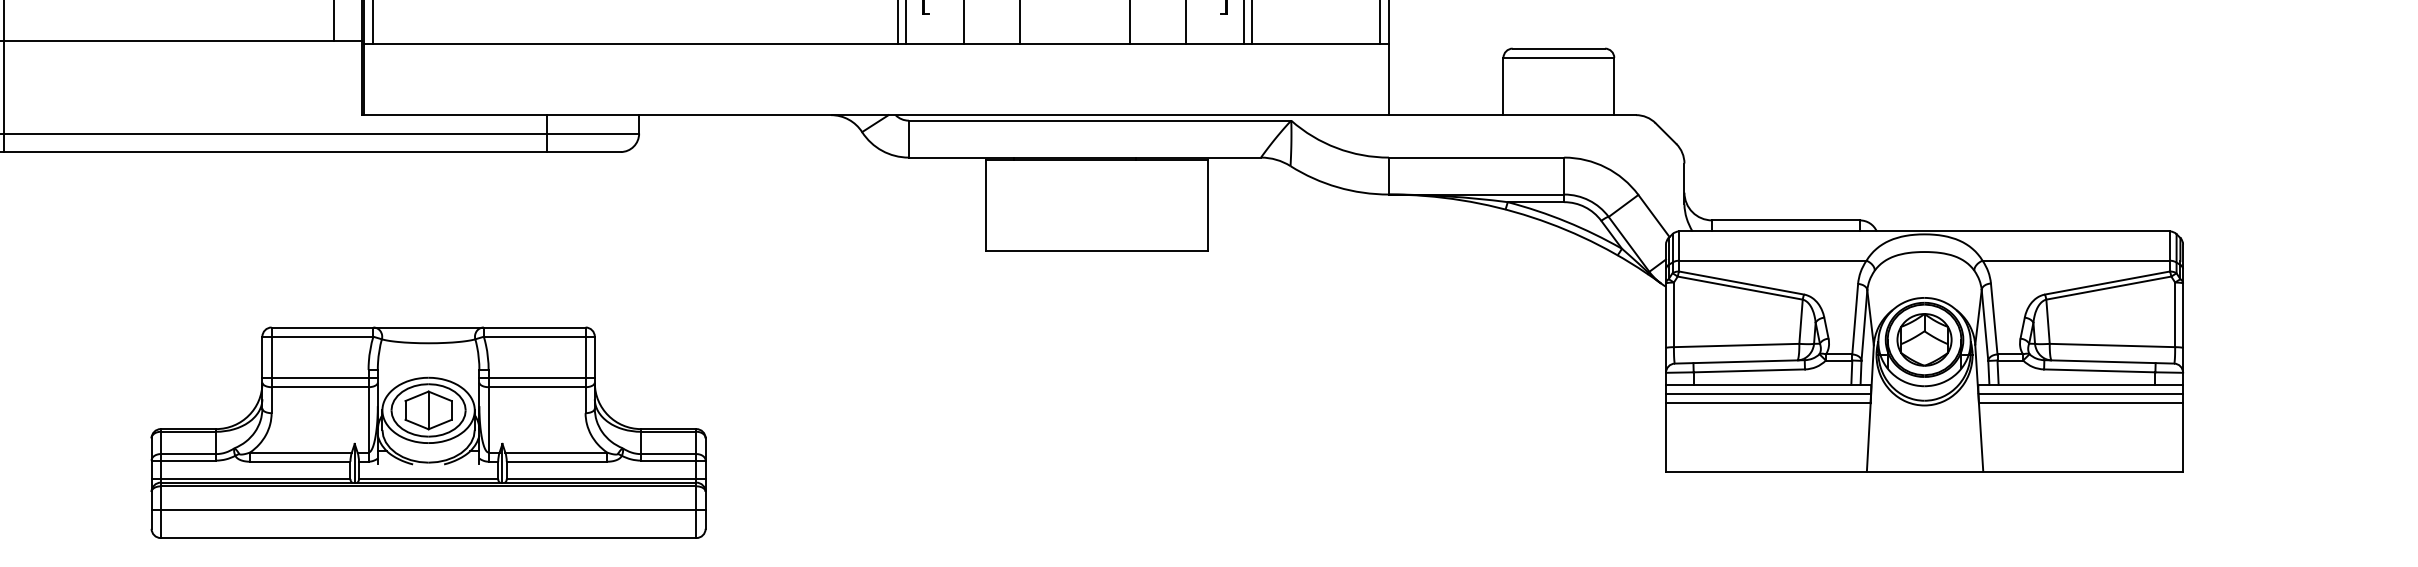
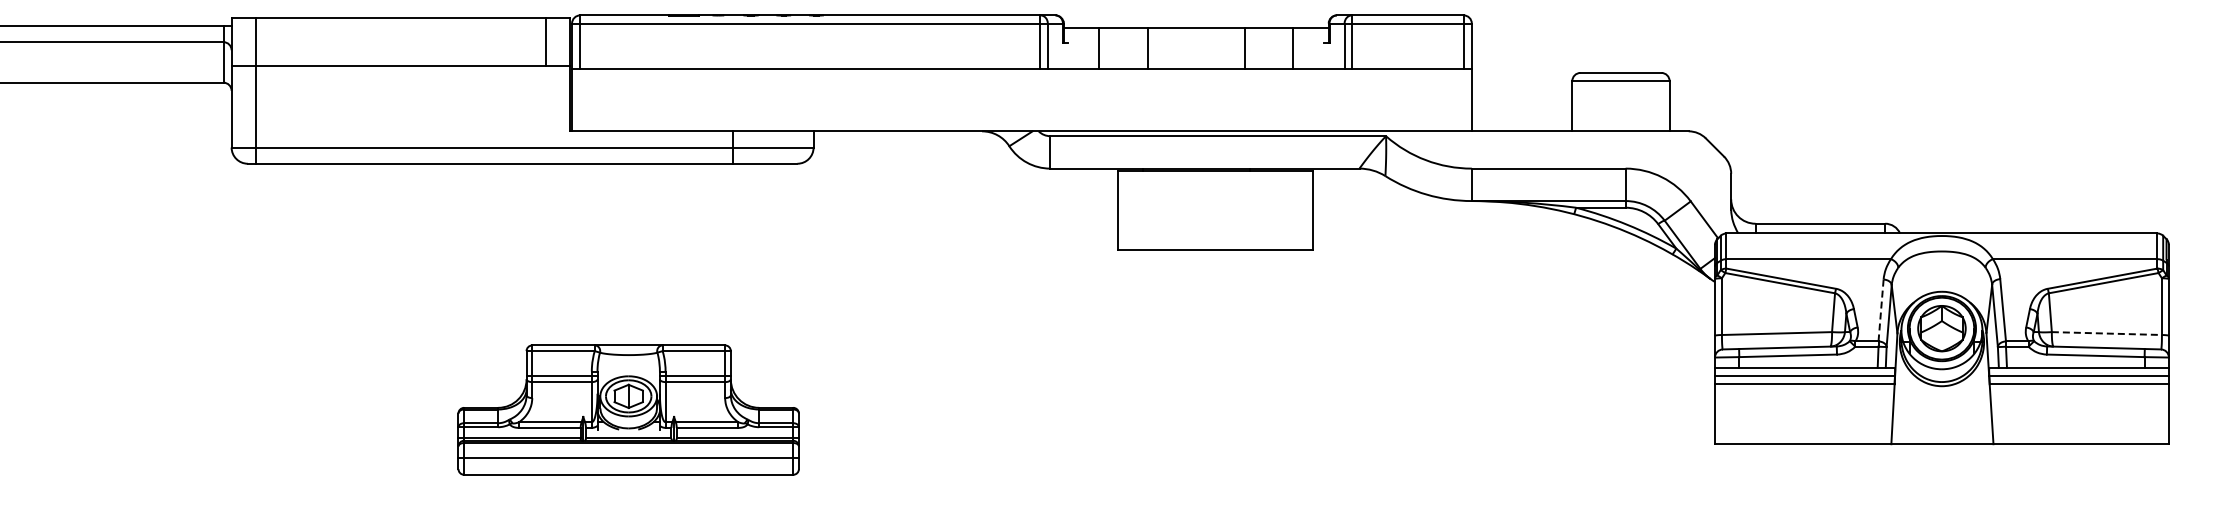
line: (1855, 319) -> (1881, 310), solid -> dashed
line: (2113, 345) -> (2107, 333), solid -> dashed
part: (428, 432) -> (628, 409), size x0.7

